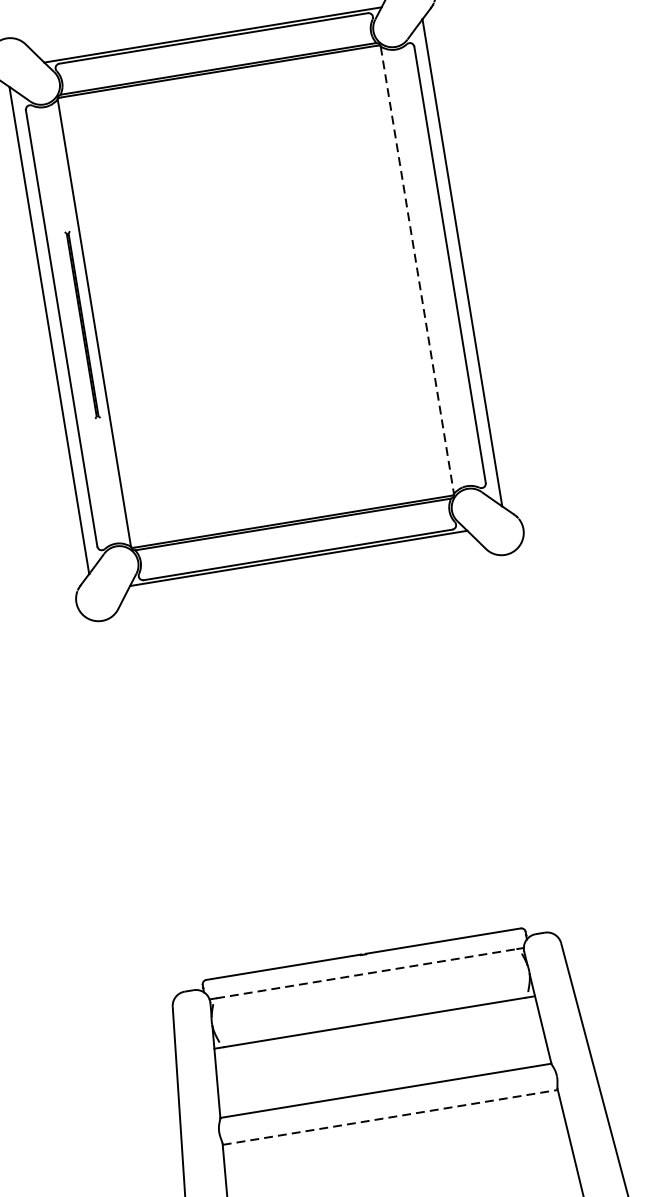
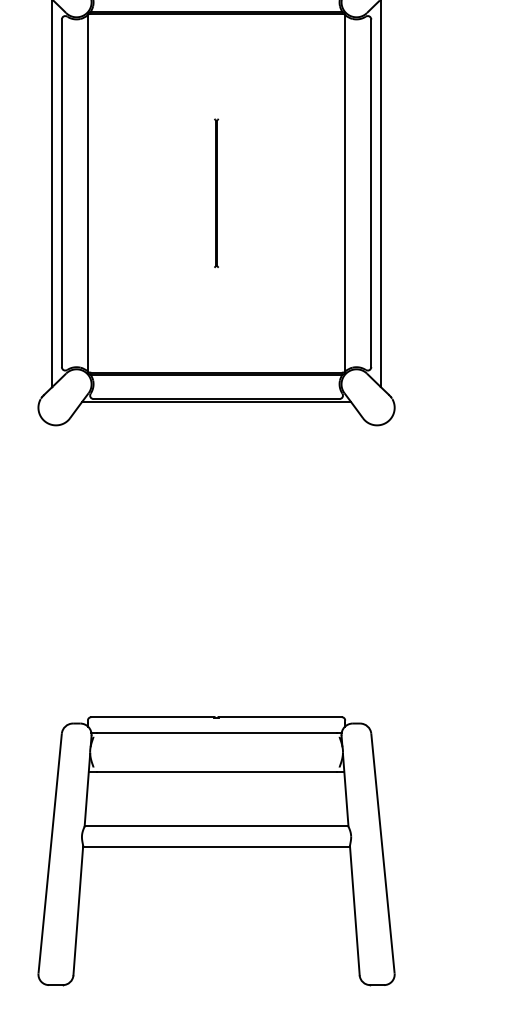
line: (417, 270) -> (345, 193), dashed -> solid
part: (82, 324) -> (216, 192), moved
line: (366, 973) -> (216, 732), dashed -> solid
line: (391, 1117) -> (217, 847), dashed -> solid

